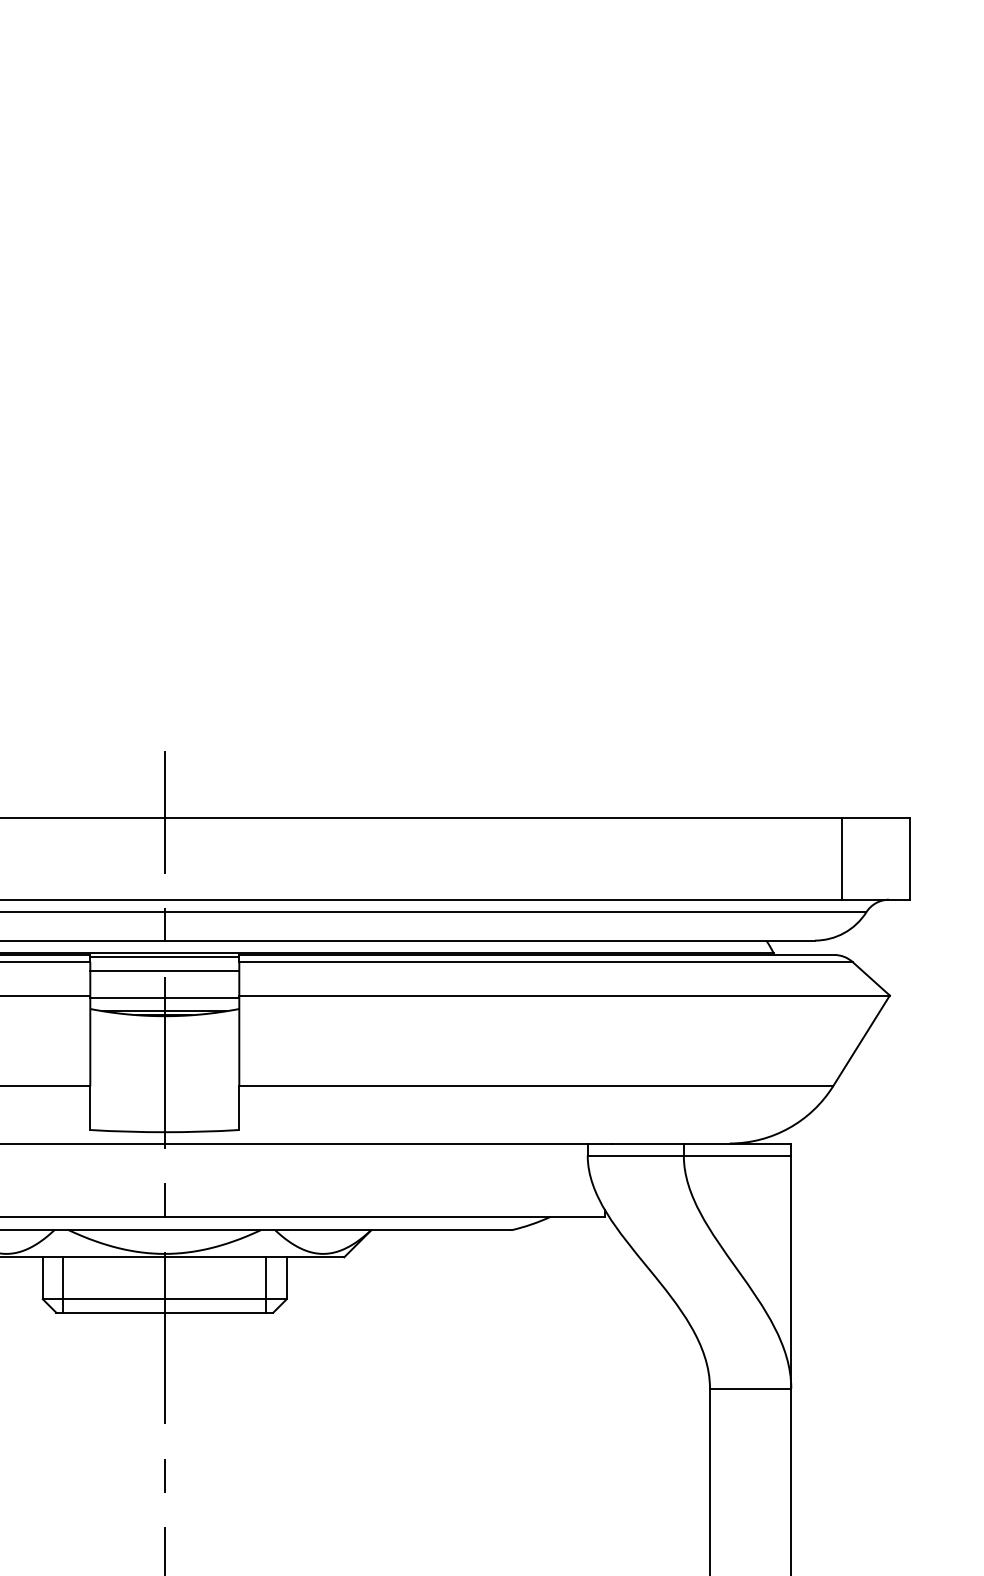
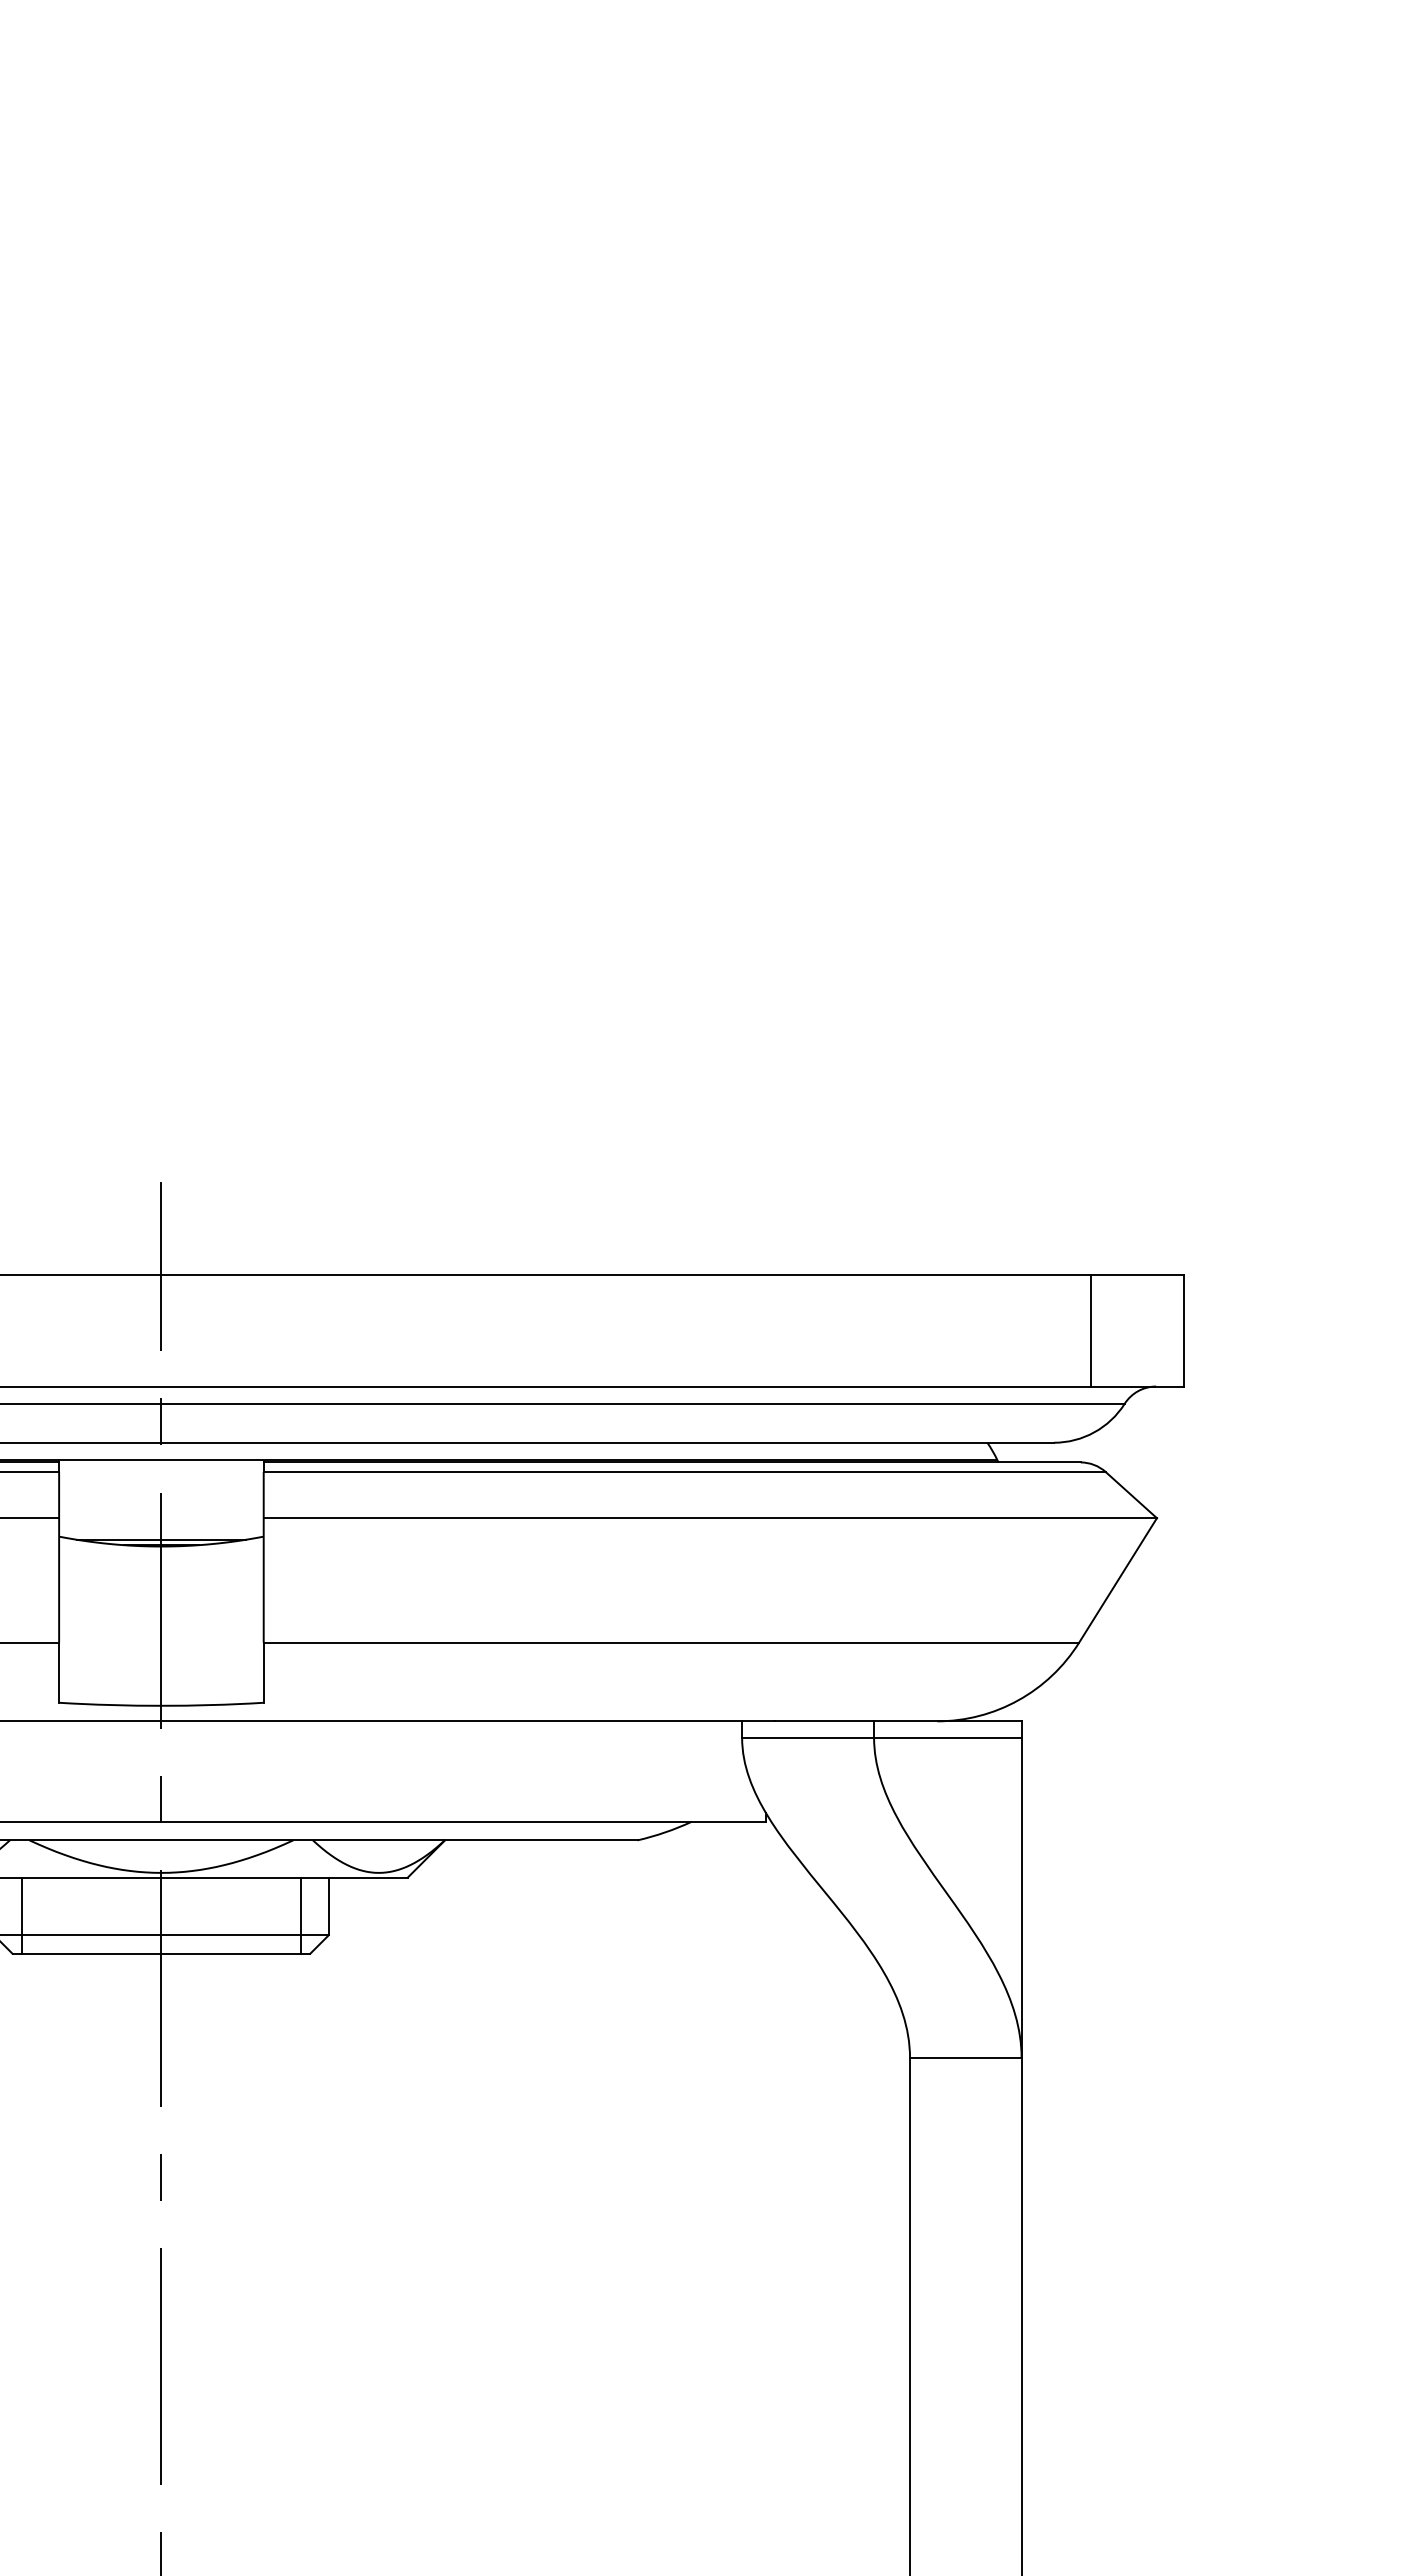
line: (164, 957) -> (161, 1465), removed
line: (164, 970) -> (161, 1483), removed
line: (164, 997) -> (161, 1521), removed

